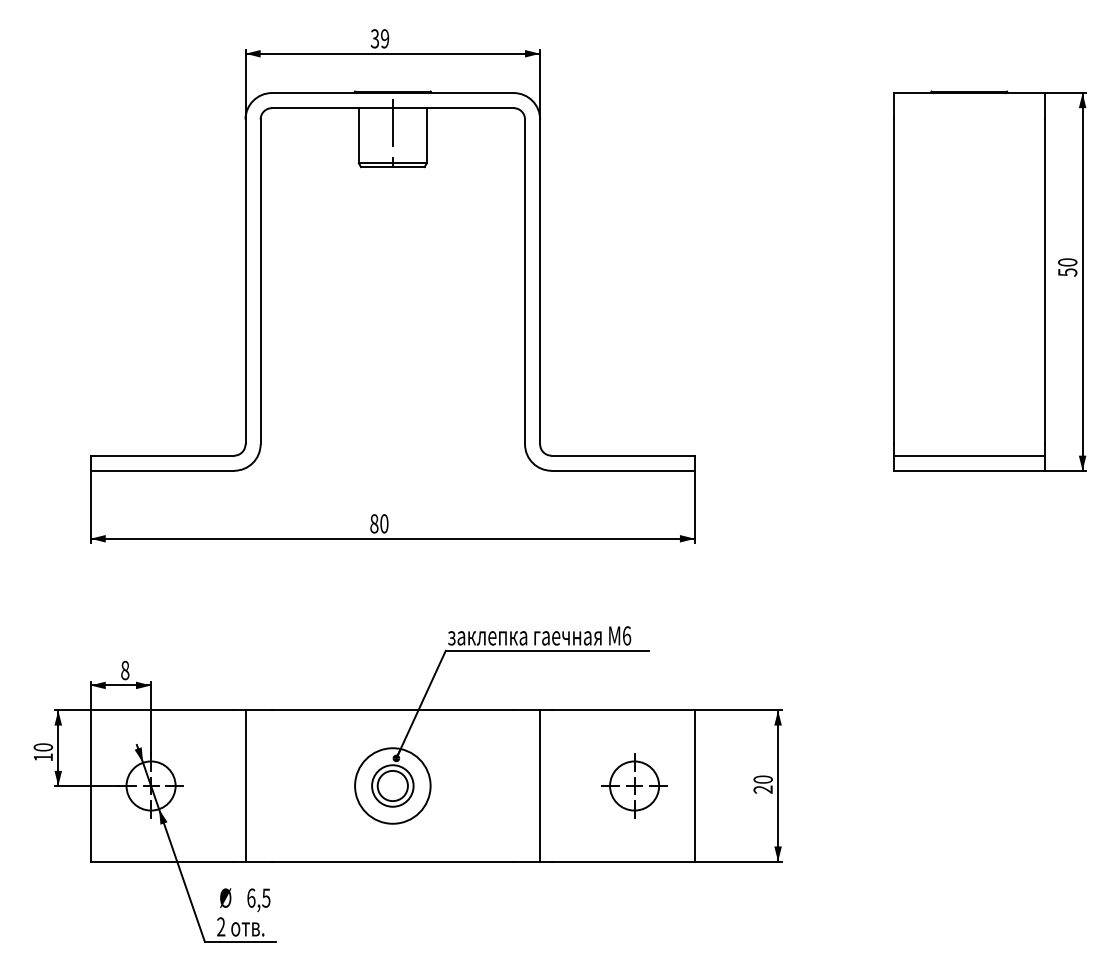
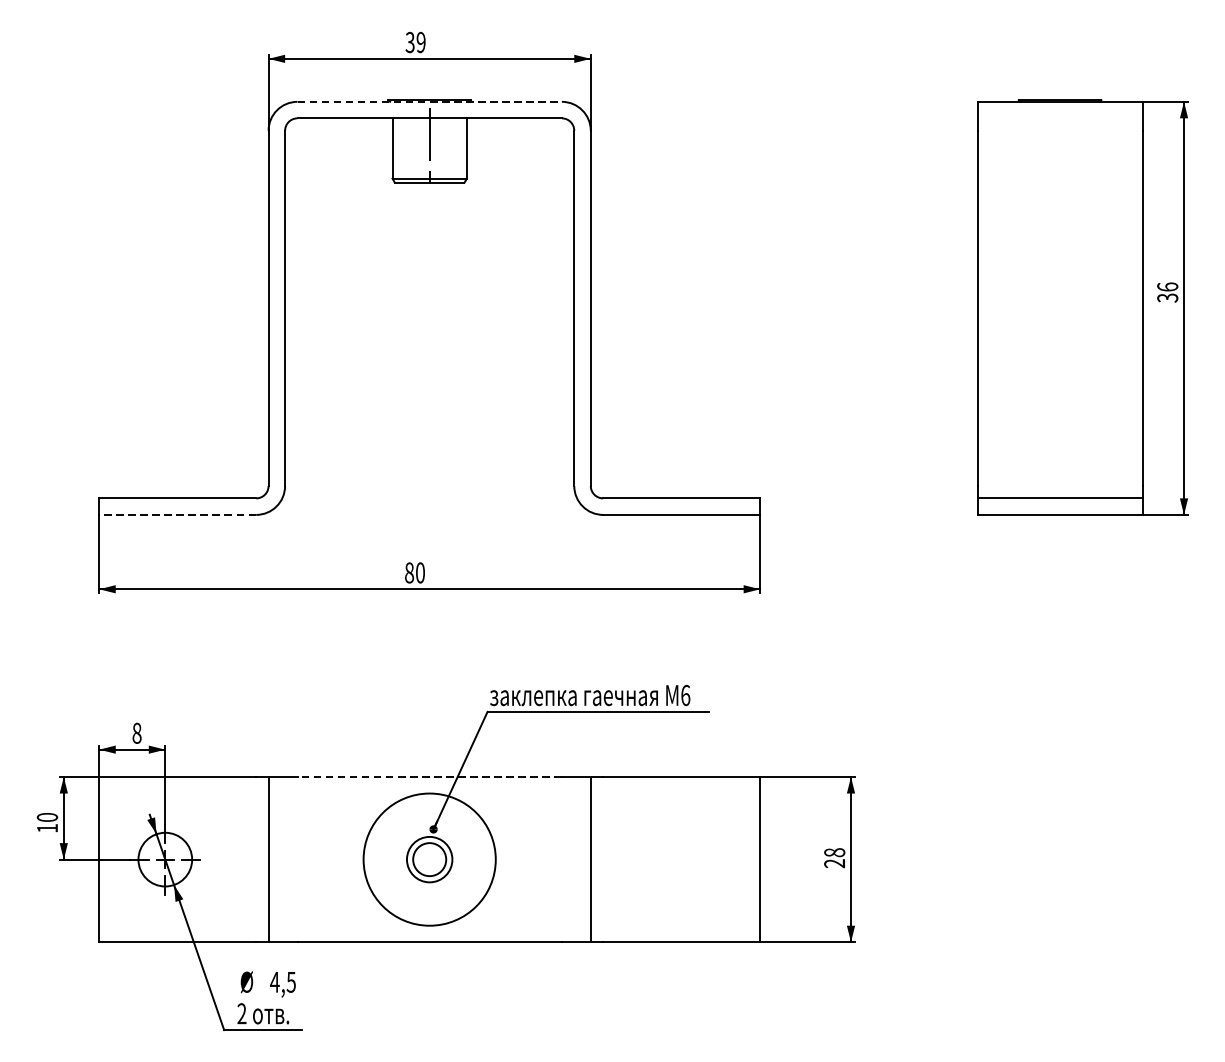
line: (392, 93) -> (429, 102), solid -> dashed
text: (1067, 267) -> (1167, 292), 50 -> 36
line: (162, 470) -> (177, 514), solid -> dashed
line: (392, 710) -> (429, 777), solid -> dashed
text: (763, 779) -> (835, 852), 20 -> 28
circle: (392, 785) -> (429, 859), size x1.6
part: (634, 785) -> (693, 859), removed
text: (250, 897) -> (274, 981), 6,5 -> 4,5

